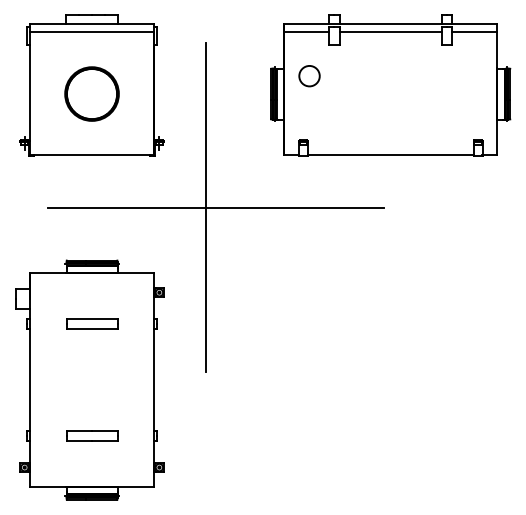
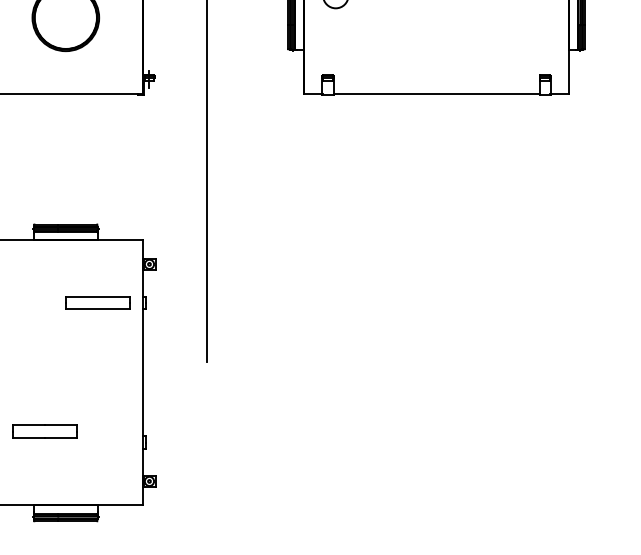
line: (215, 207) -> (219, 158), removed
part: (92, 323) -> (98, 302), moved
part: (92, 435) -> (45, 430), moved

